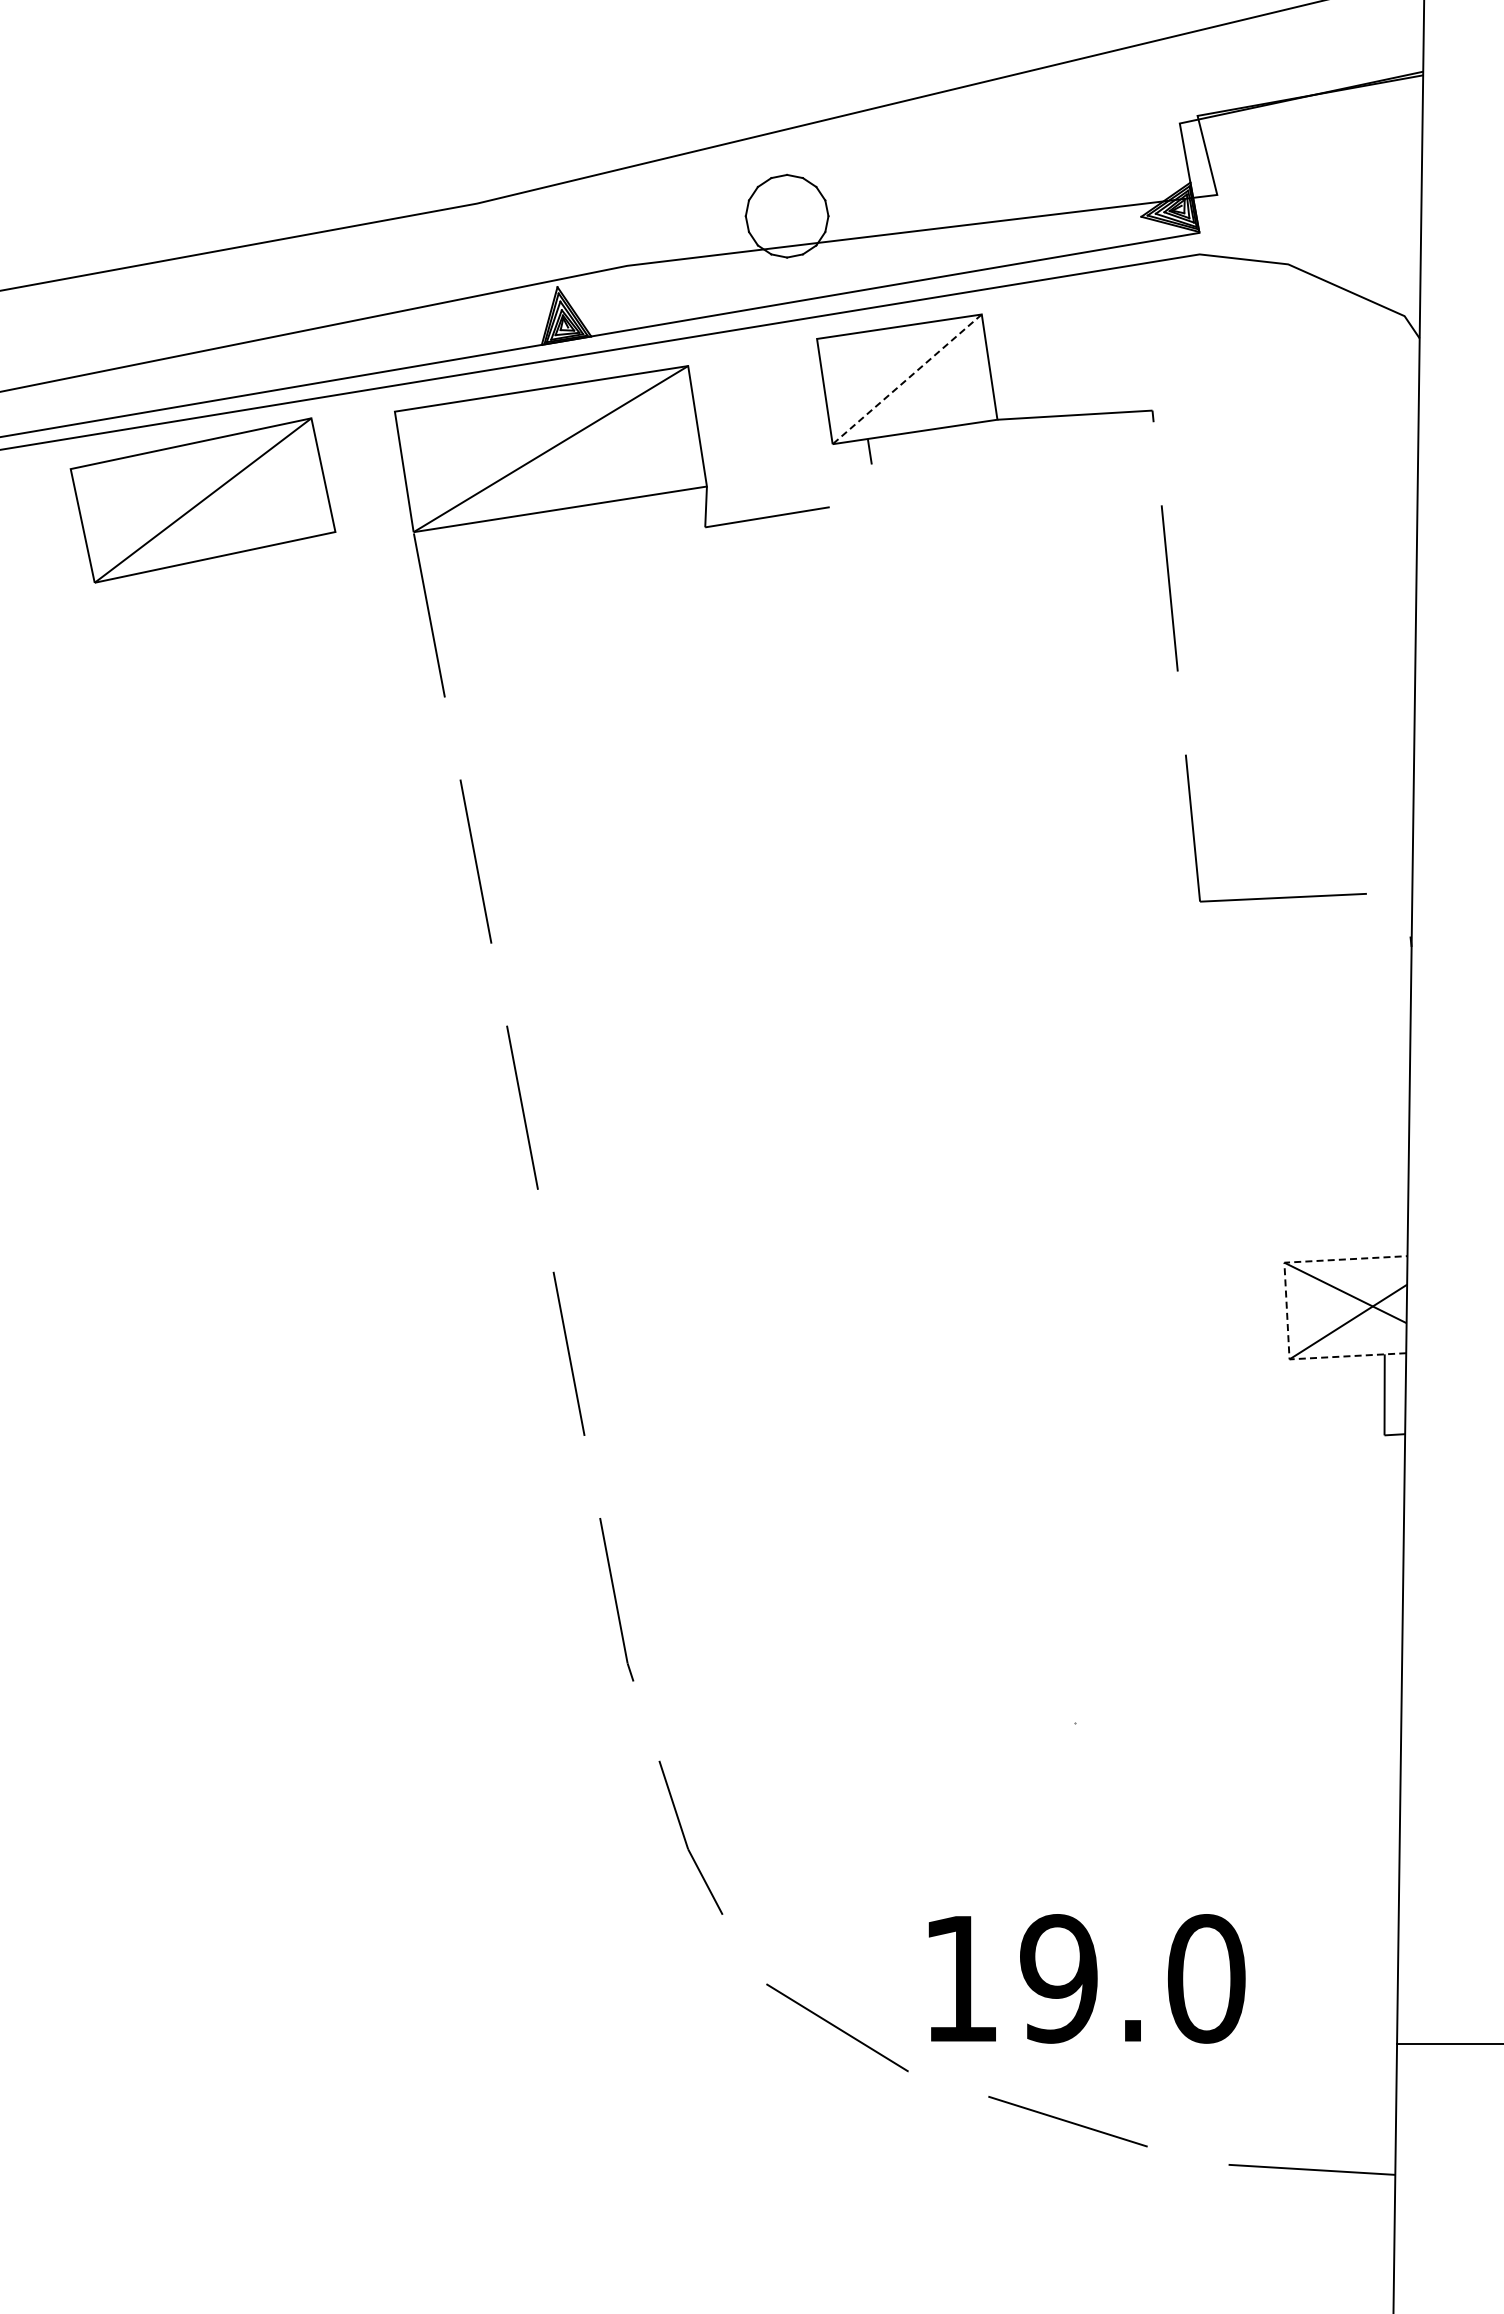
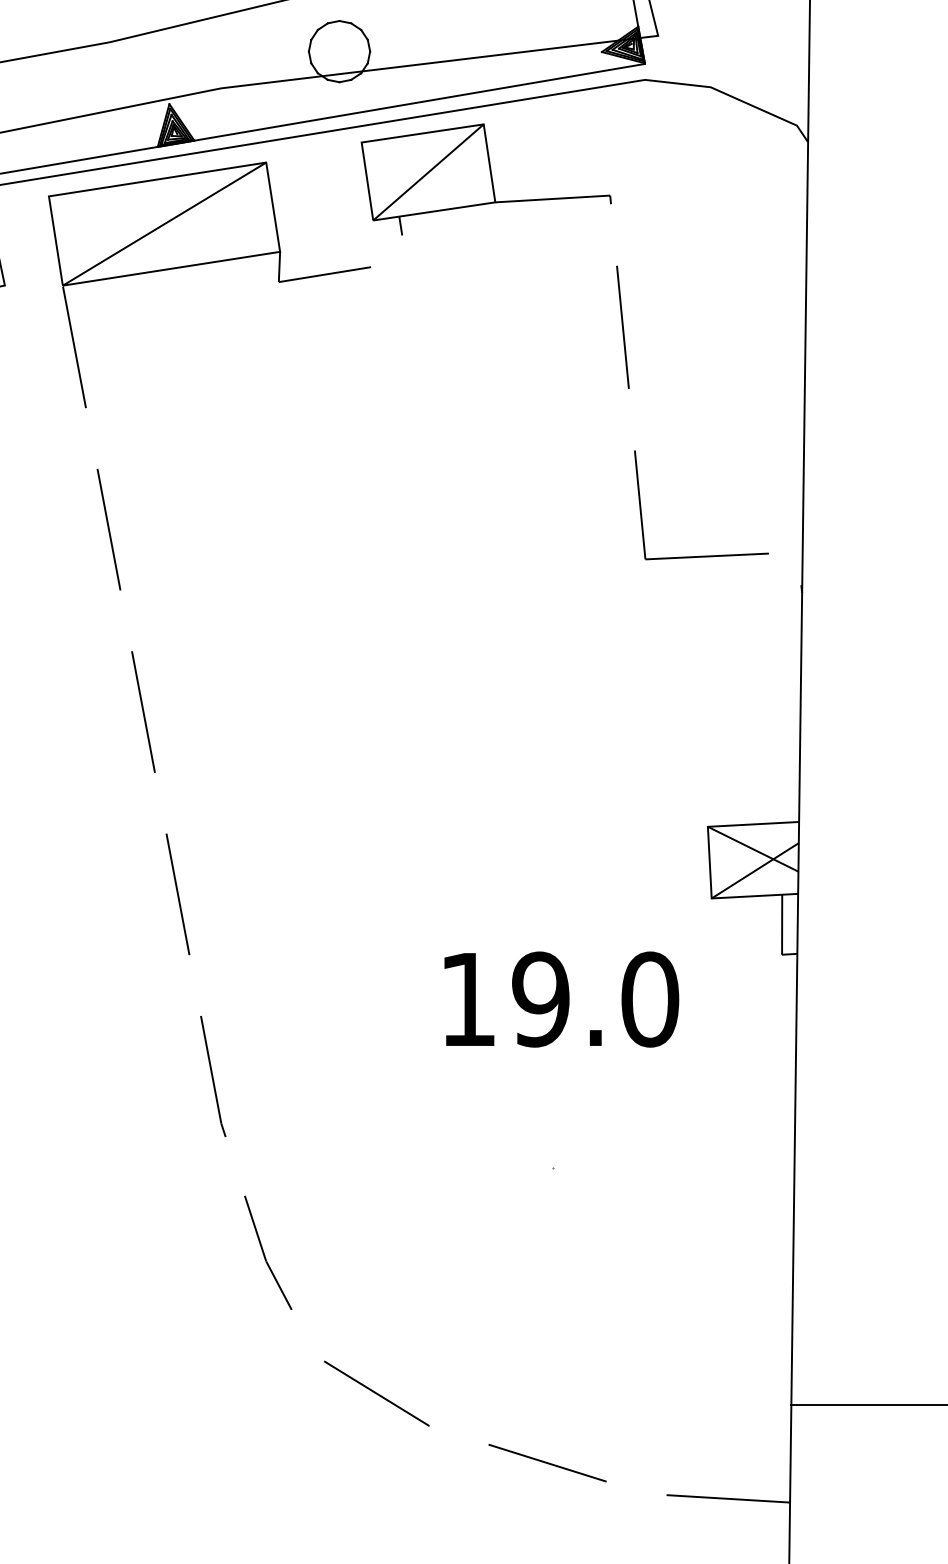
line: (907, 379) -> (428, 172), dashed -> solid
line: (1286, 1307) -> (709, 860), dashed -> solid
text: (1086, 1978) -> (561, 999), moved

